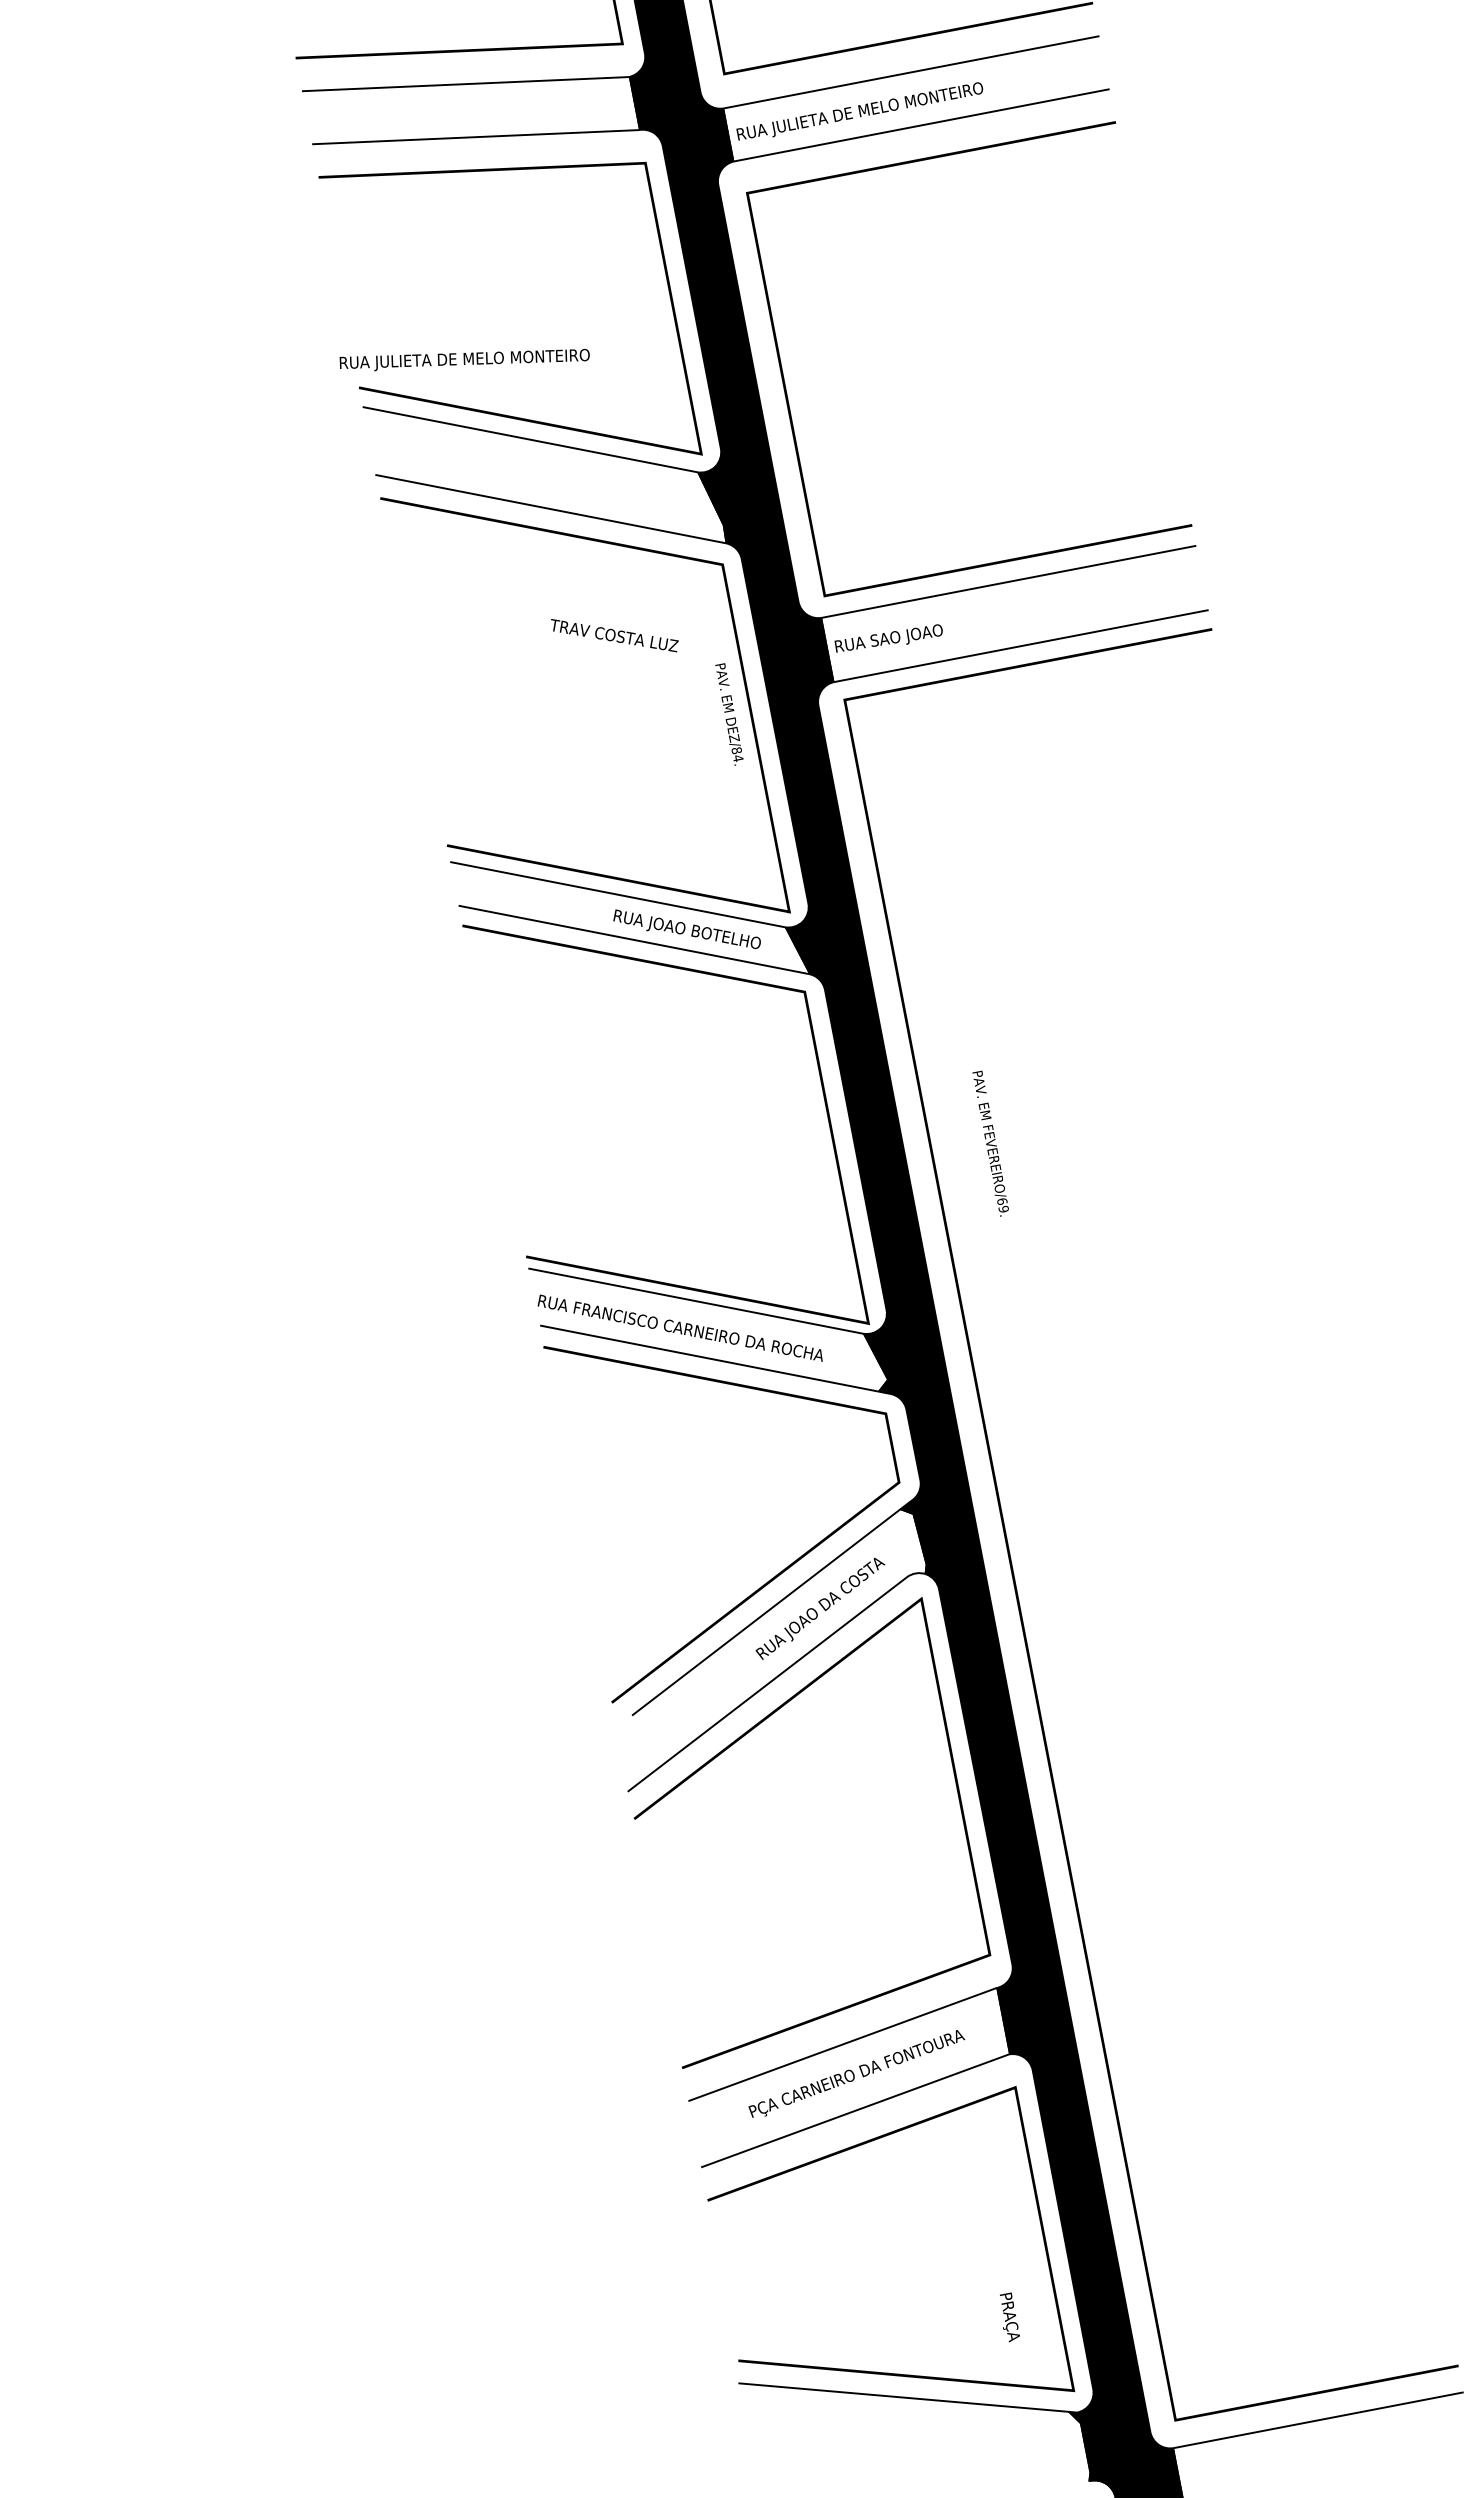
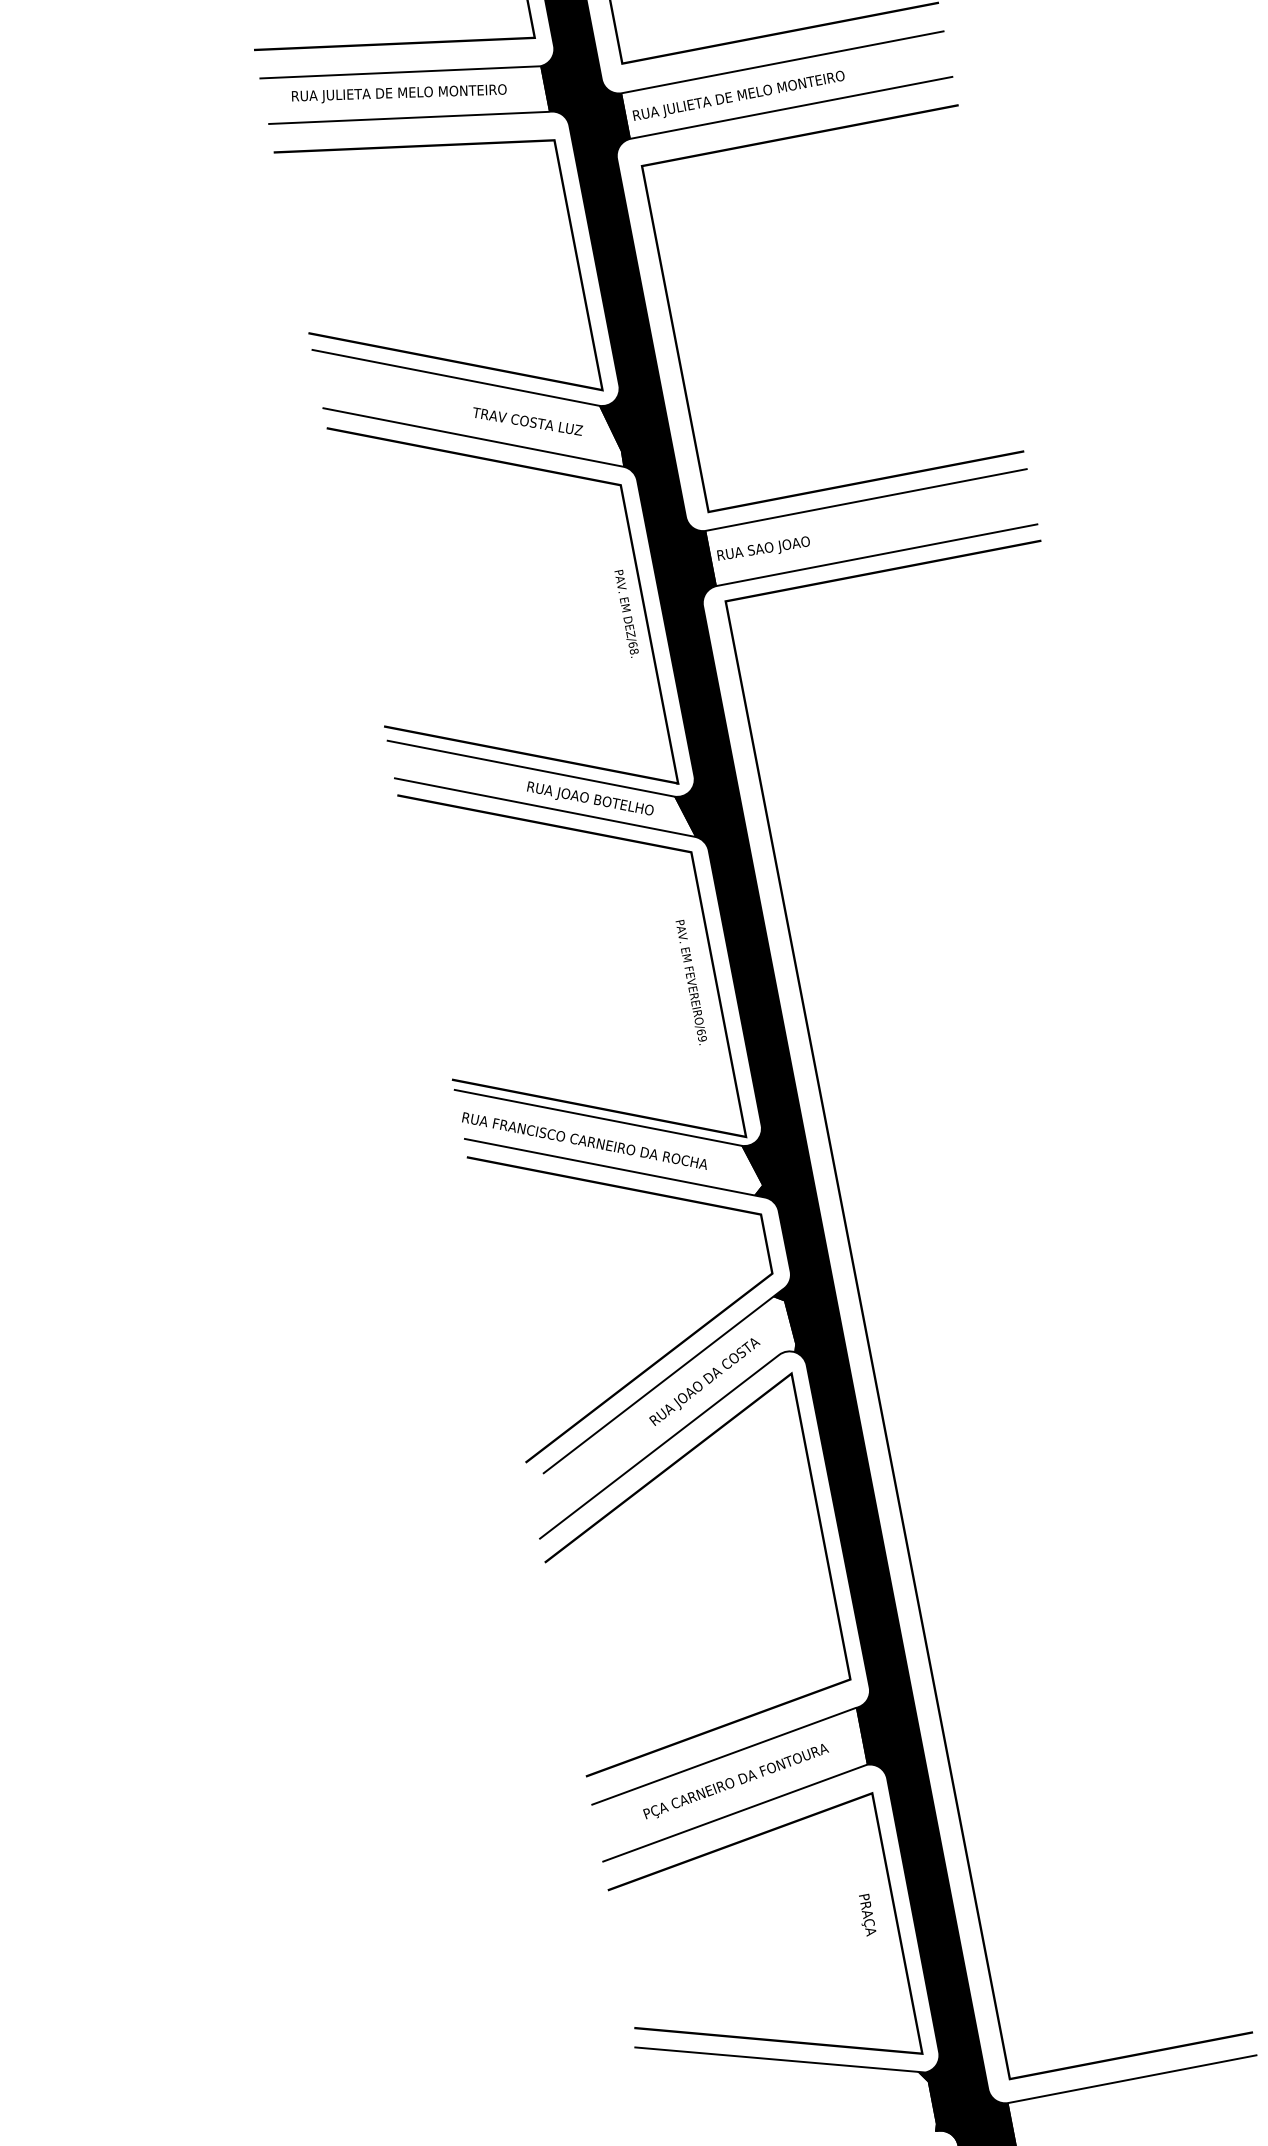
text: (464, 359) -> (399, 93), moved
text: (614, 635) -> (527, 421), moved
text: (737, 754) -> (633, 648), DEZ/84. -> DEZ/68.
text: (990, 1143) -> (691, 982), moved
text: (1009, 2317) -> (867, 1915), moved

